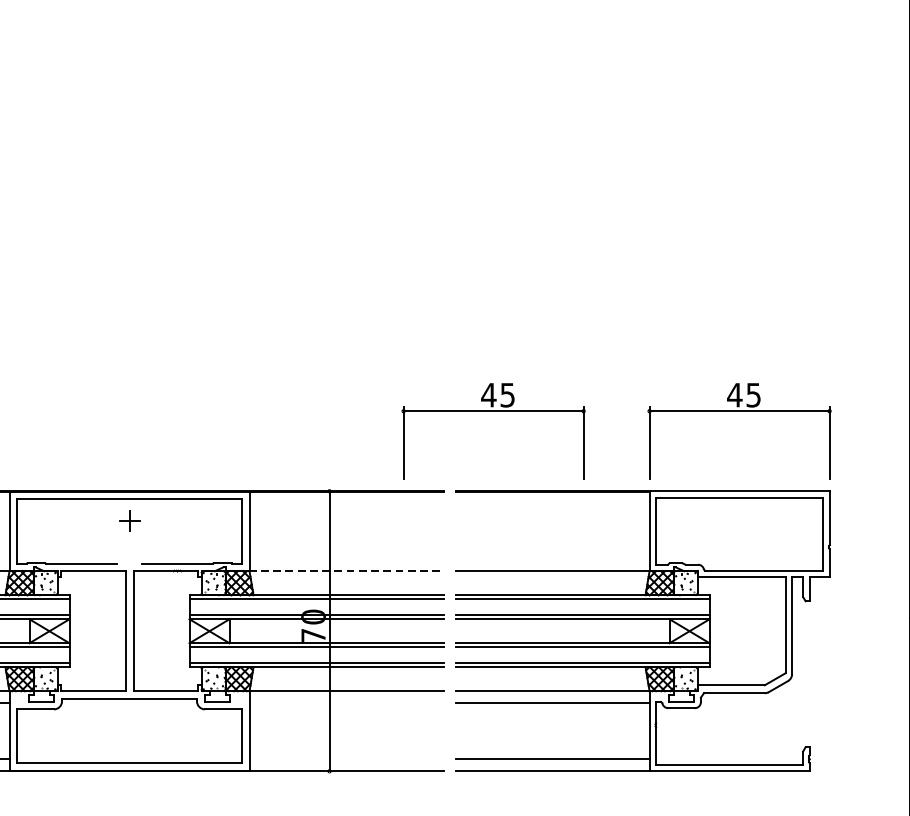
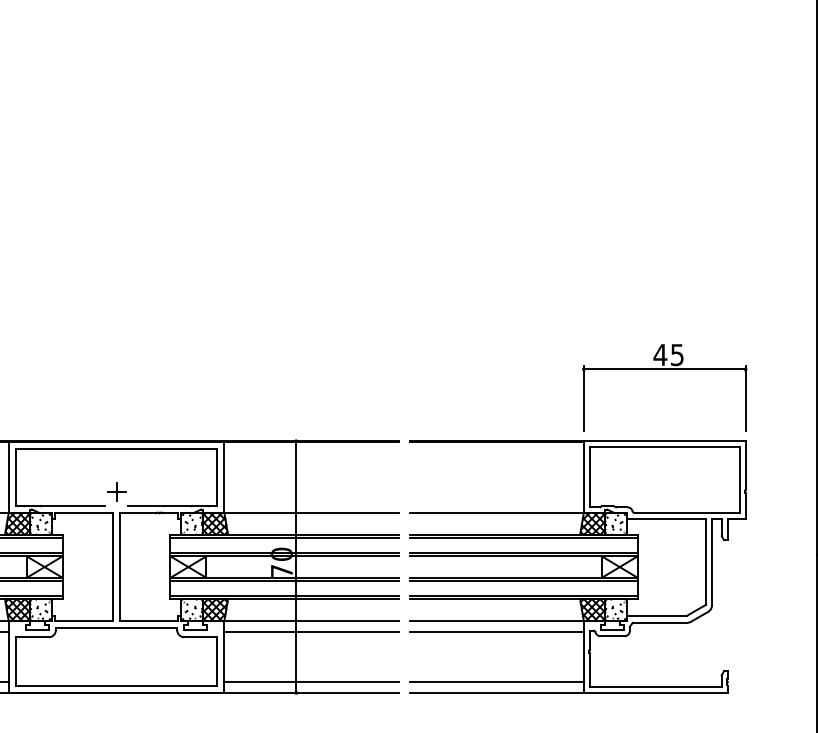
part: (493, 411) -> (443, 369), removed
part: (129, 520) -> (116, 491), moved
line: (346, 571) -> (311, 513), dashed -> solid
line: (346, 702) -> (311, 631), added
line: (346, 759) -> (311, 682), added

